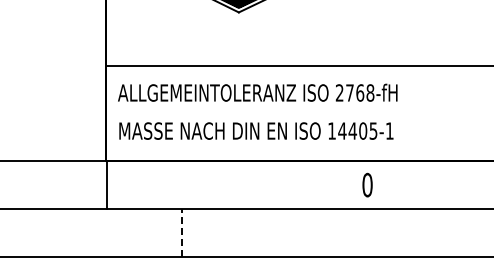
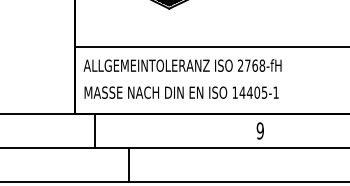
line: (106, 184) -> (95, 130), moved
text: (367, 185) -> (260, 131), 0 -> 9
line: (182, 232) -> (129, 164), dashed -> solid

